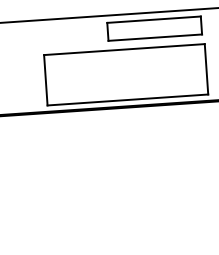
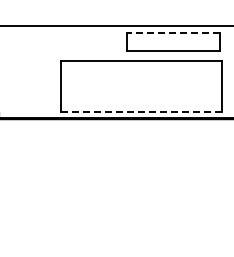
line: (154, 19) -> (173, 33), solid -> dashed
line: (127, 99) -> (141, 111), solid -> dashed

